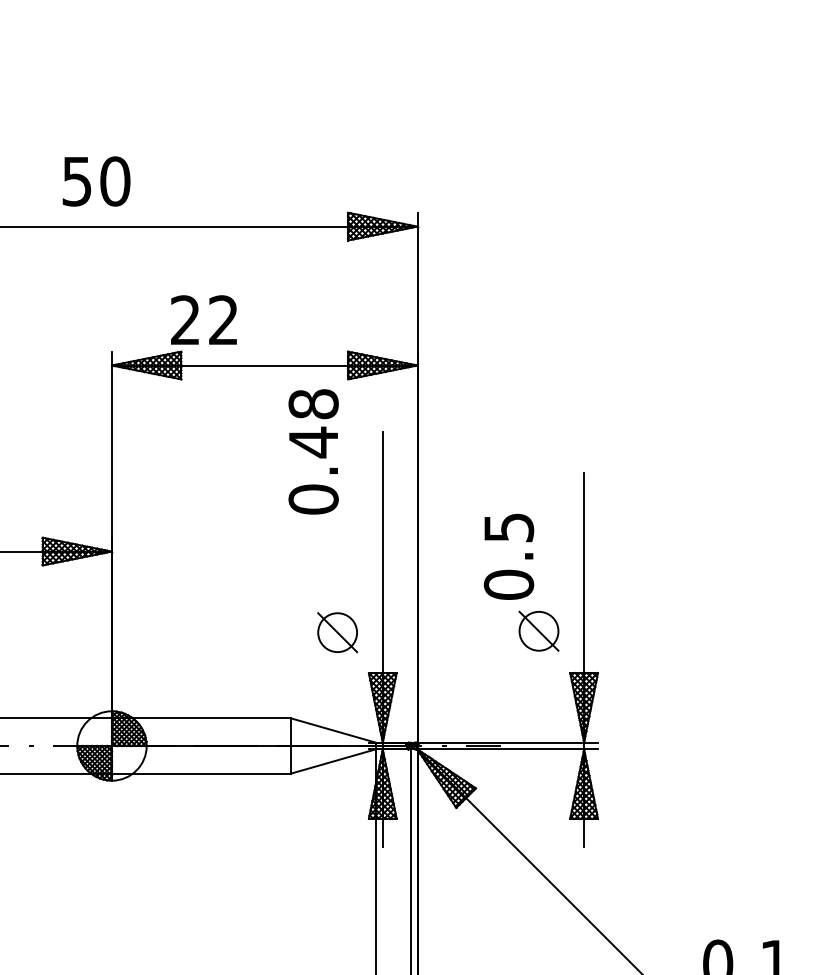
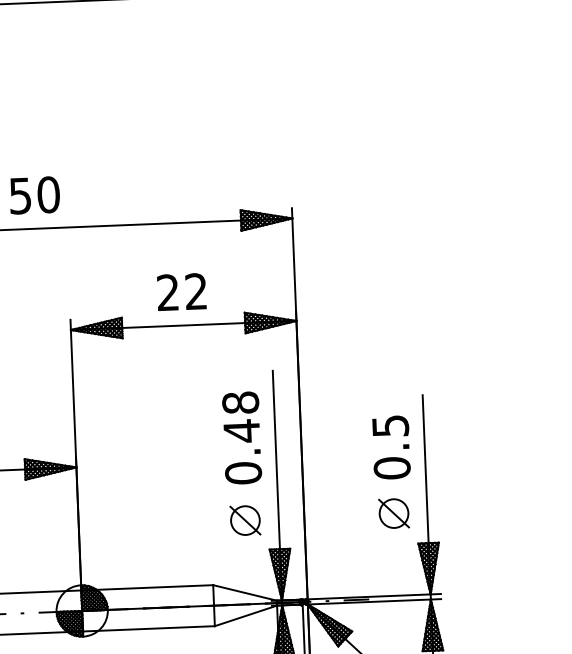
text: (96, 181) -> (34, 195), moved
text: (203, 319) -> (181, 291), moved
text: (313, 451) -> (241, 437), moved
text: (508, 556) -> (391, 447), moved

